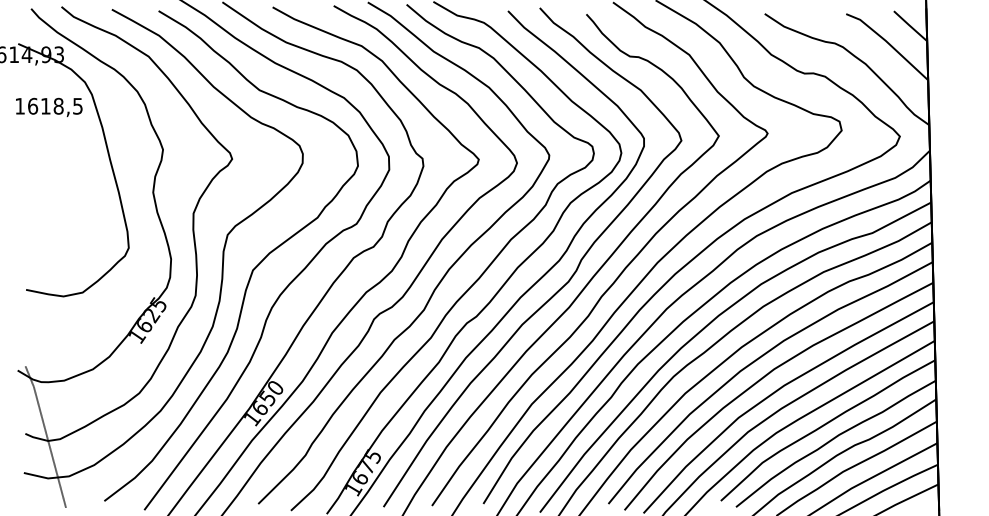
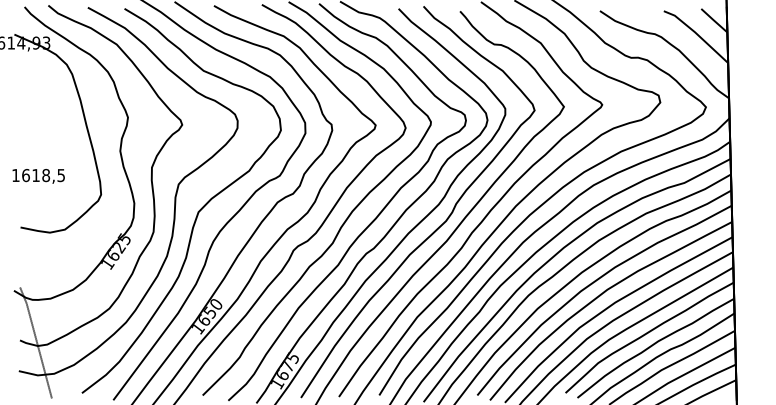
text: (48, 107) -> (38, 176), moved

